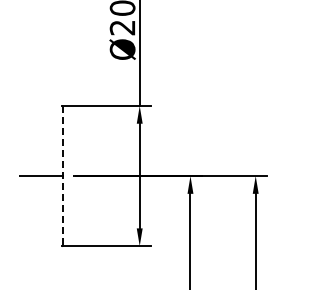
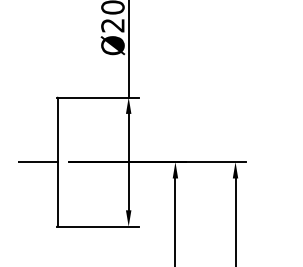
line: (62, 175) -> (57, 161), dashed -> solid

